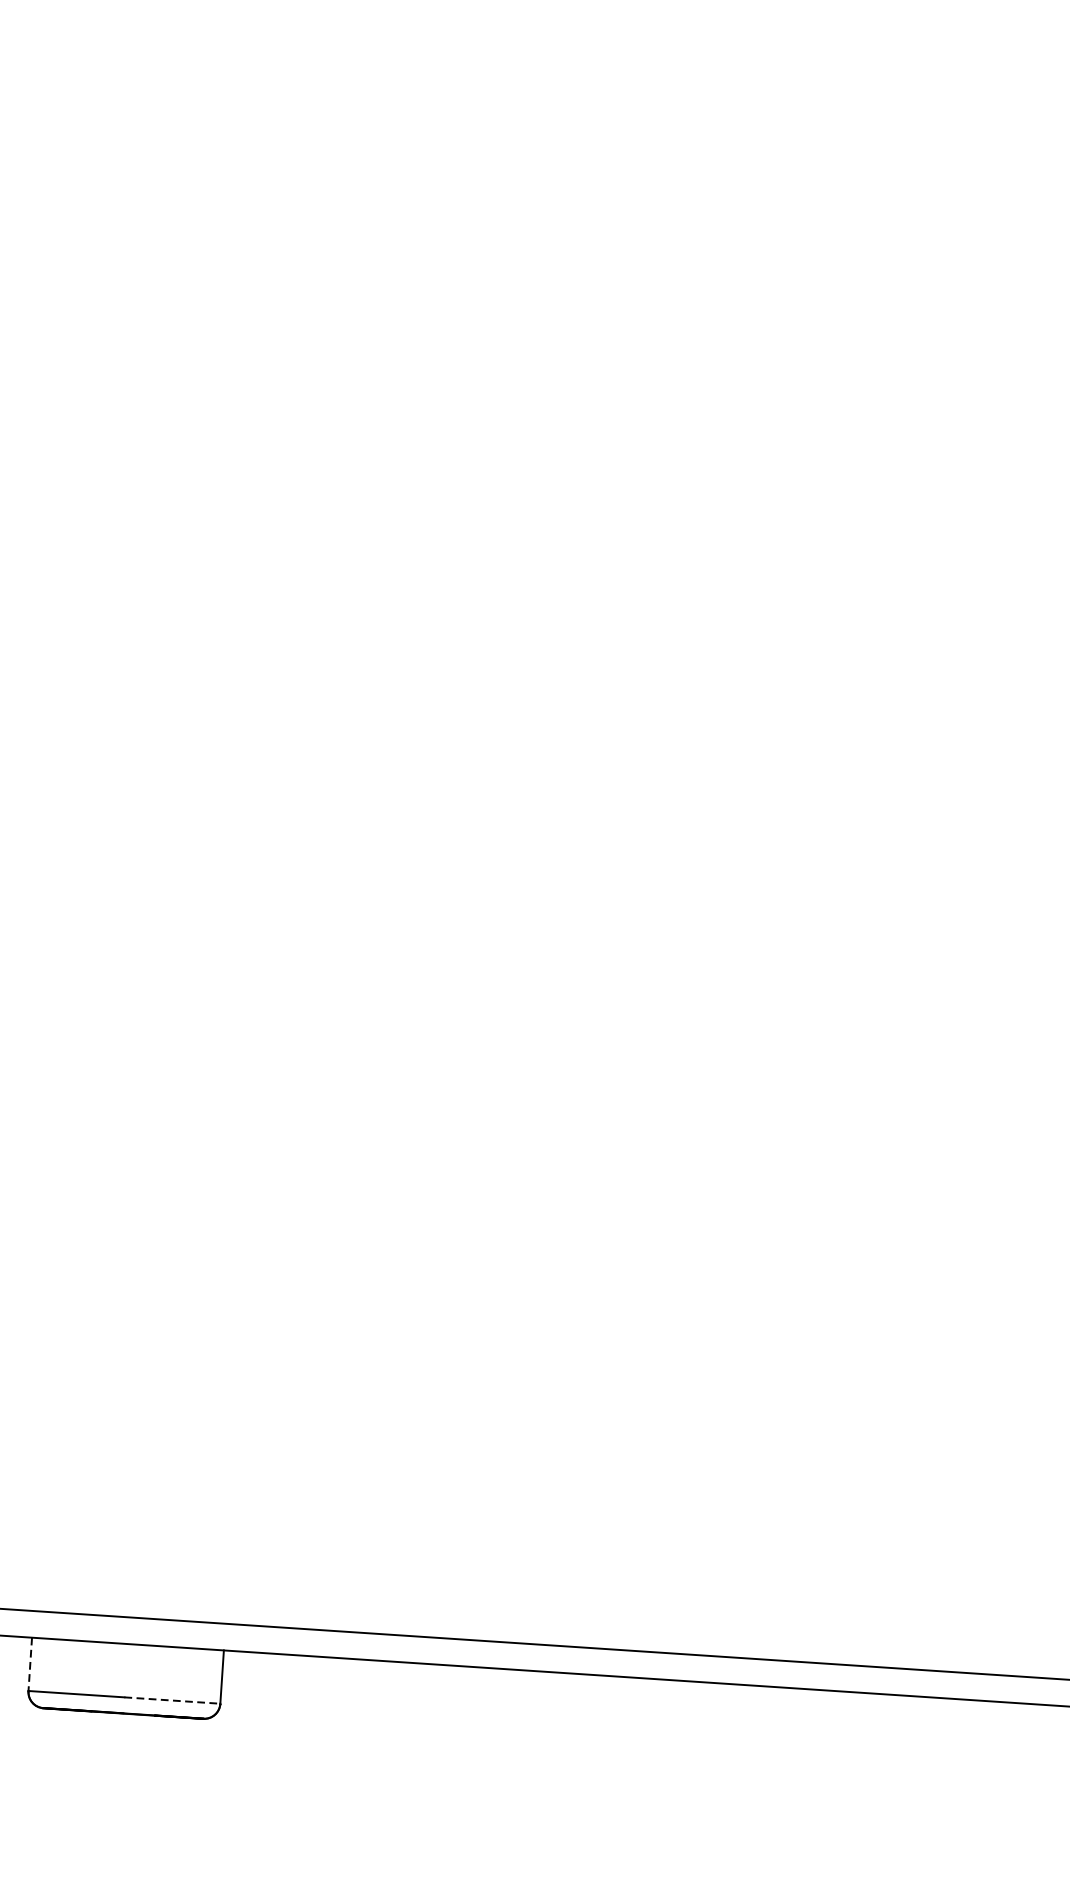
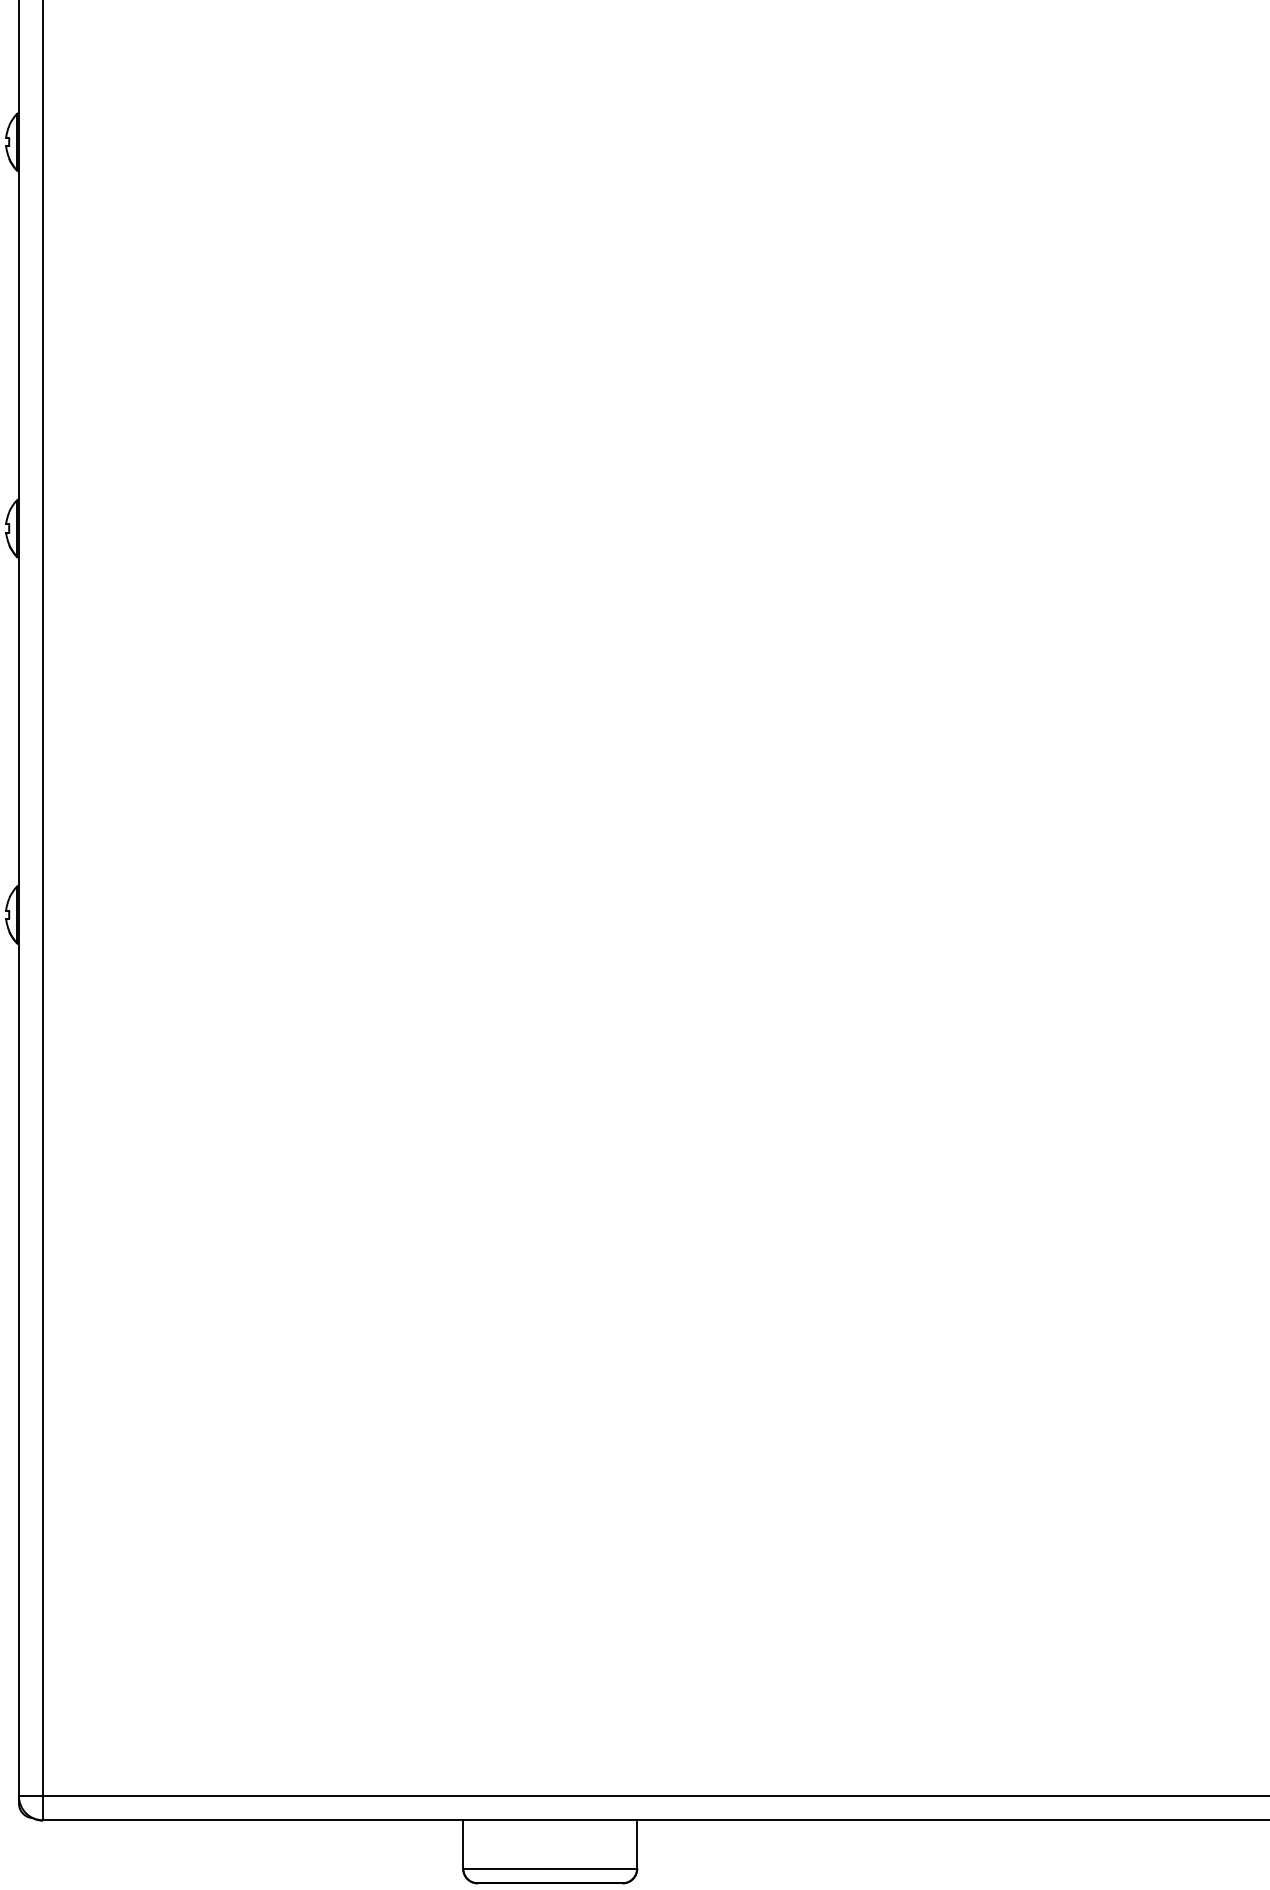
line: (30, 1665) -> (463, 1845), dashed -> solid
line: (173, 1700) -> (594, 1868), dashed -> solid

